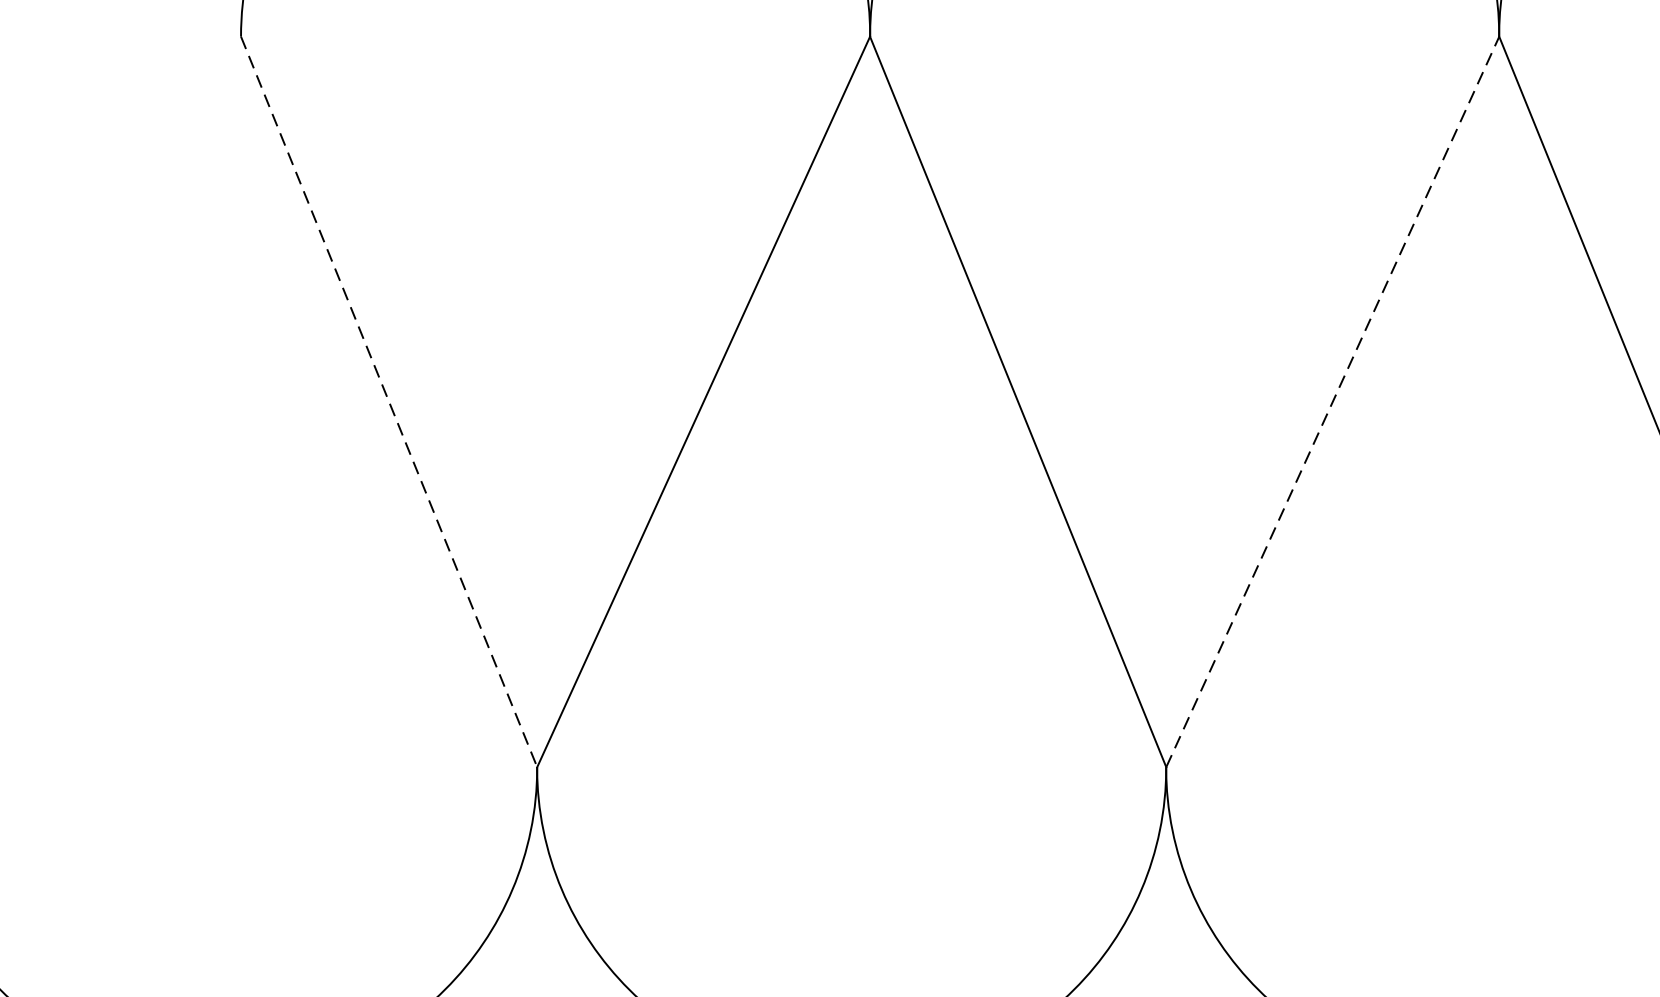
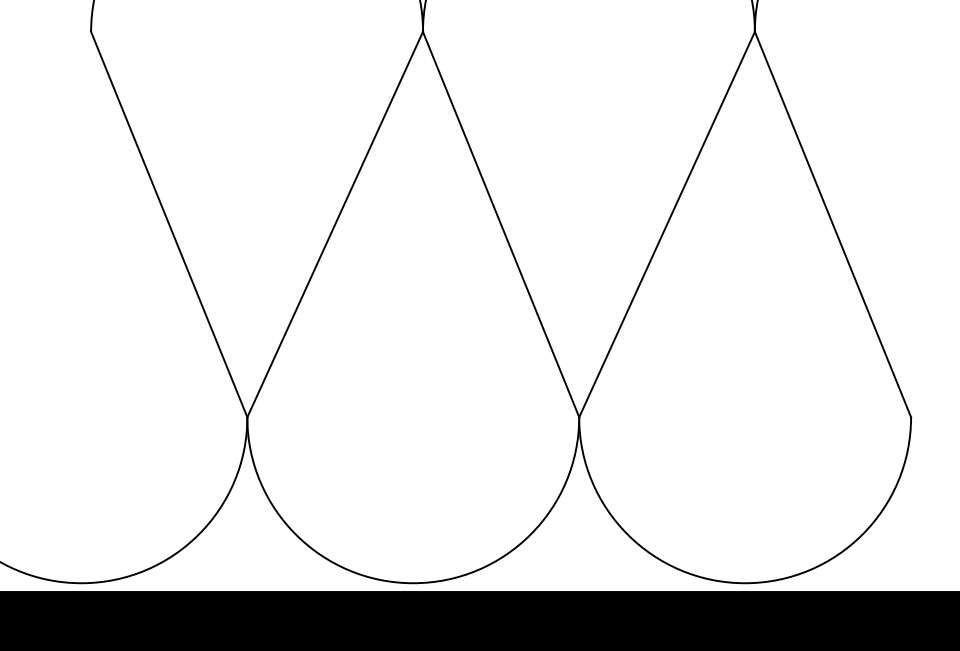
line: (389, 401) -> (169, 224), dashed -> solid
line: (1333, 401) -> (667, 224), dashed -> solid

